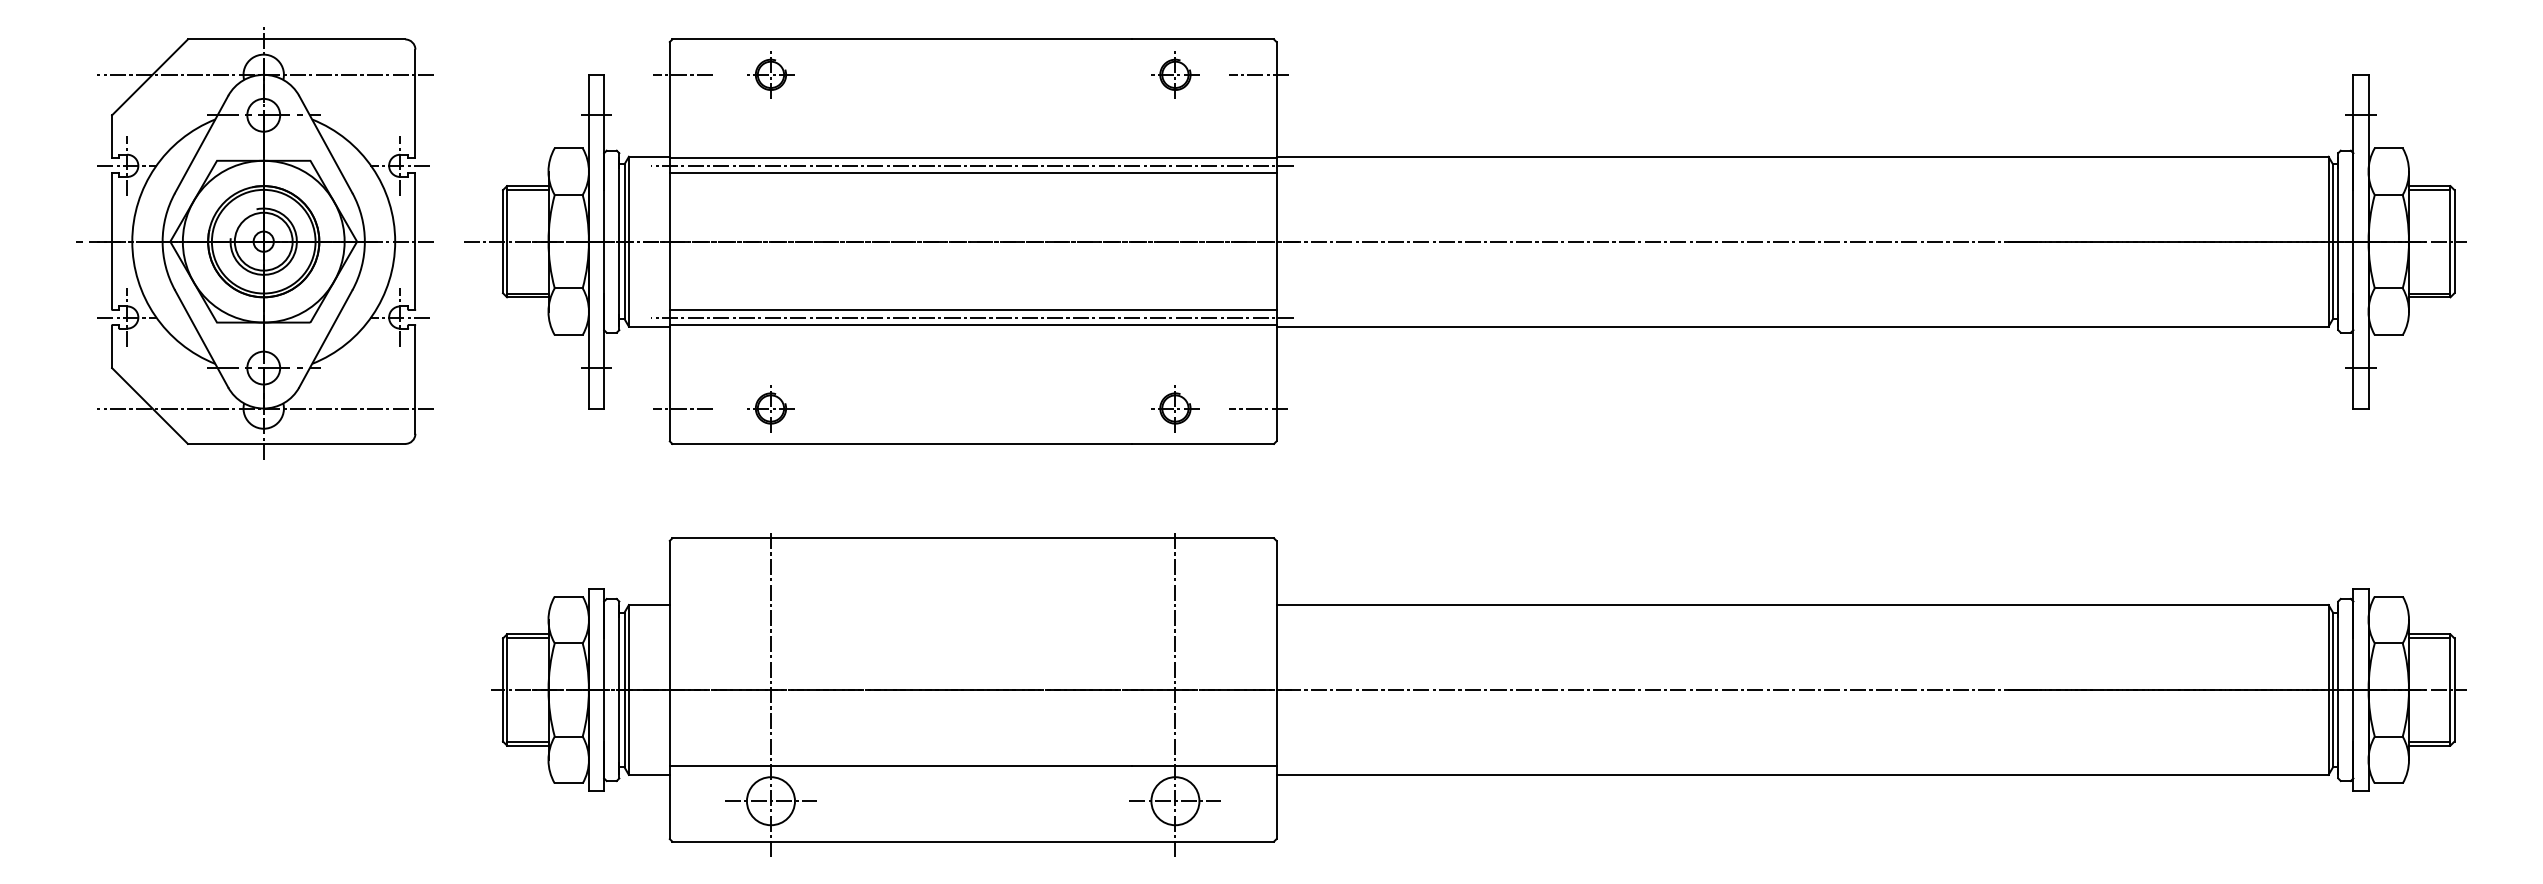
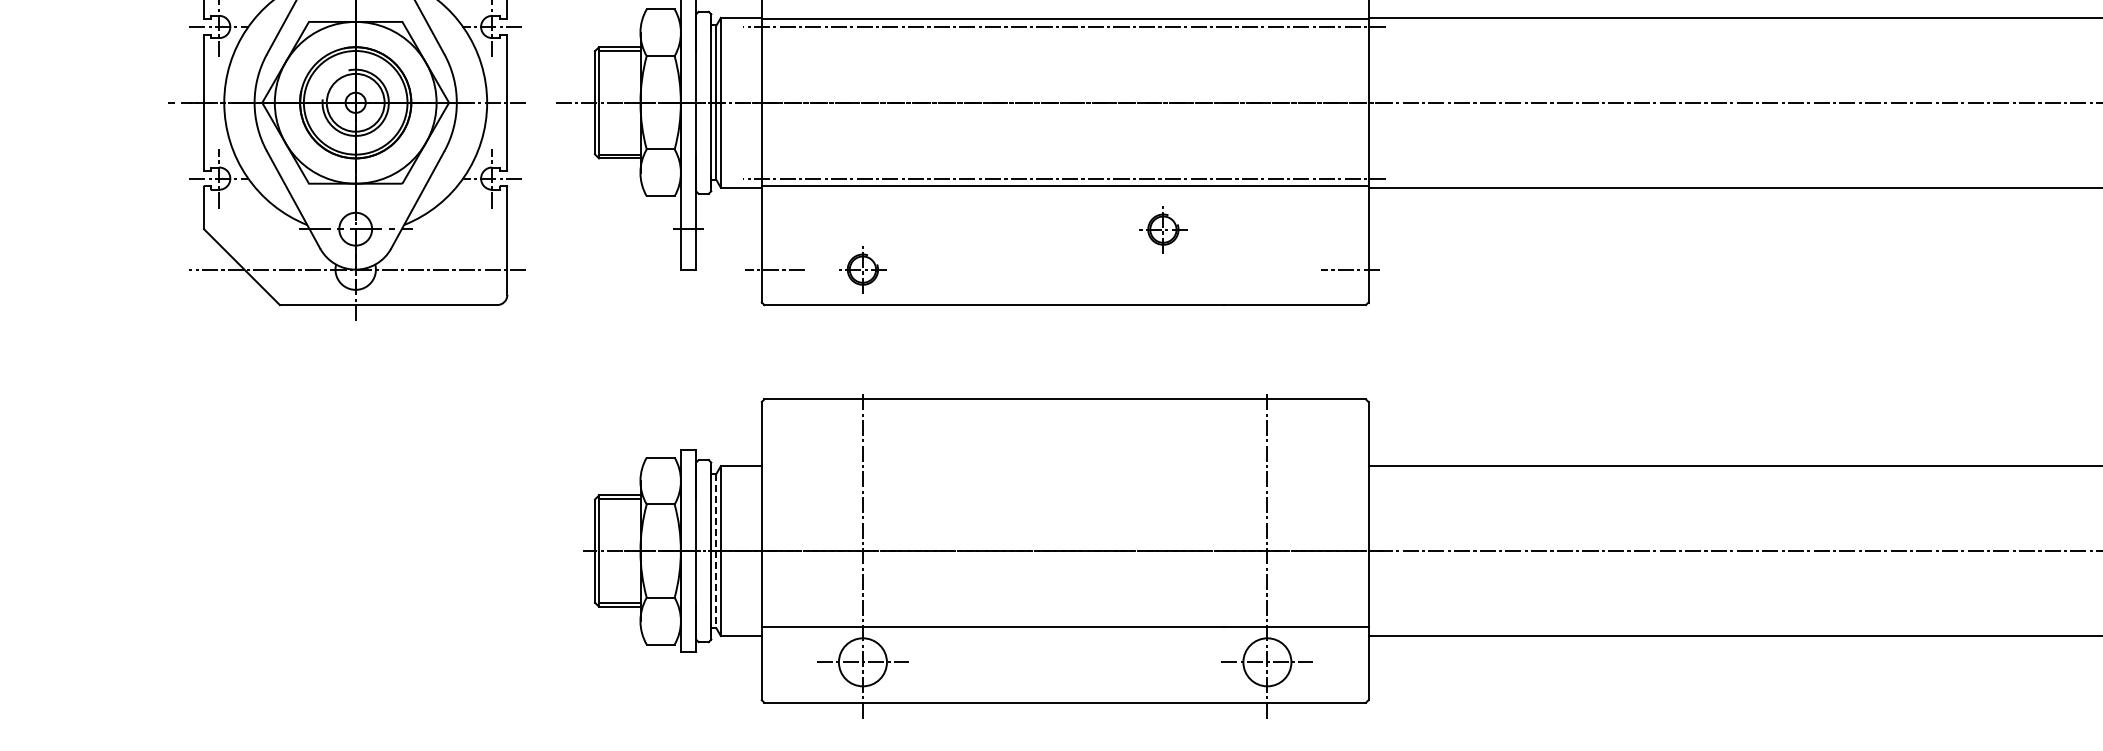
line: (972, 173) -> (1064, 34), removed
line: (972, 309) -> (1064, 170), removed
part: (1175, 408) -> (1163, 229), moved
line: (624, 690) -> (716, 551), solid -> dashed

